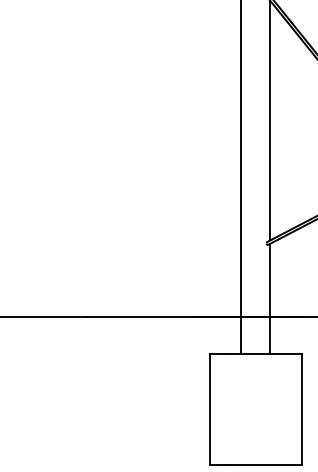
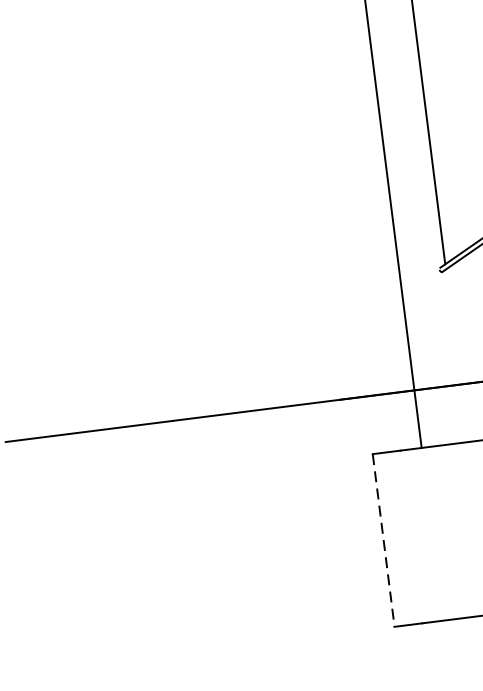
line: (270, 298) -> (456, 355), removed
line: (209, 410) -> (383, 541), solid -> dashed

